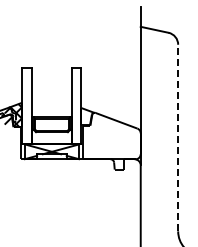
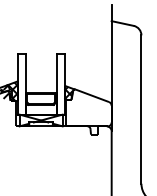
hatch: (87, 117) -> (69, 93), added
line: (178, 137) -> (141, 109), dashed -> solid

